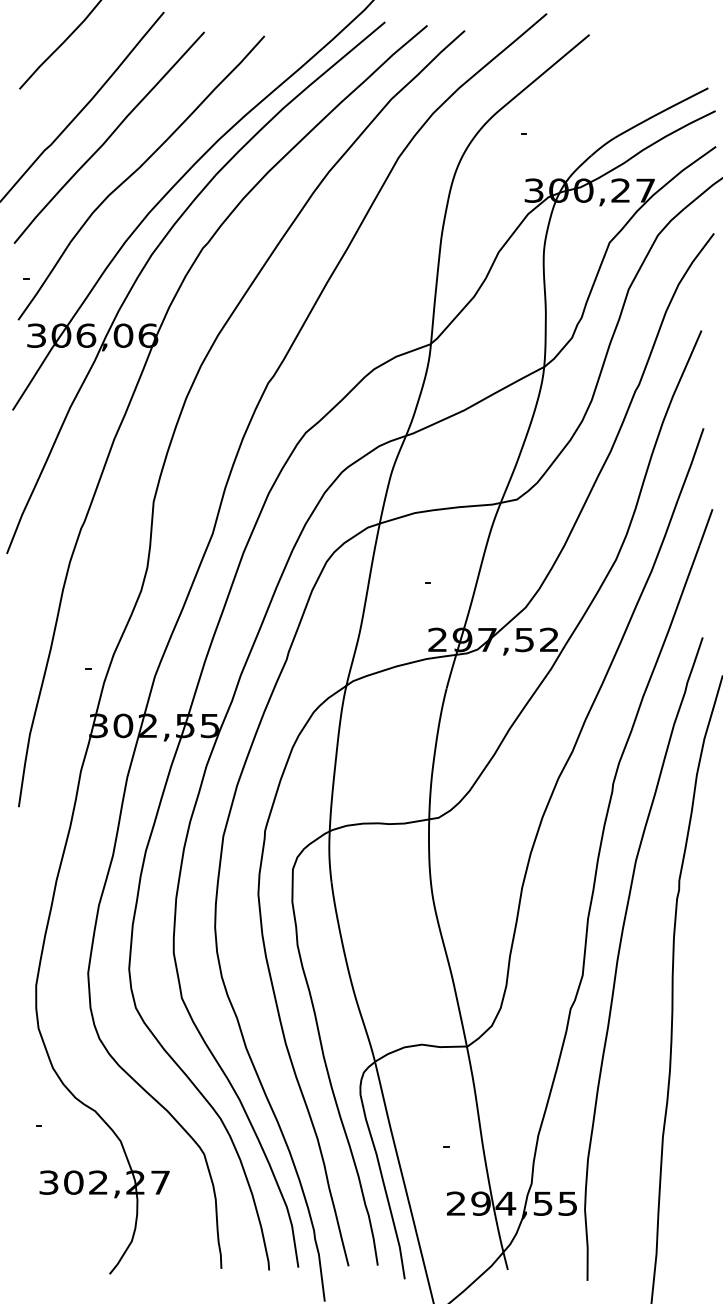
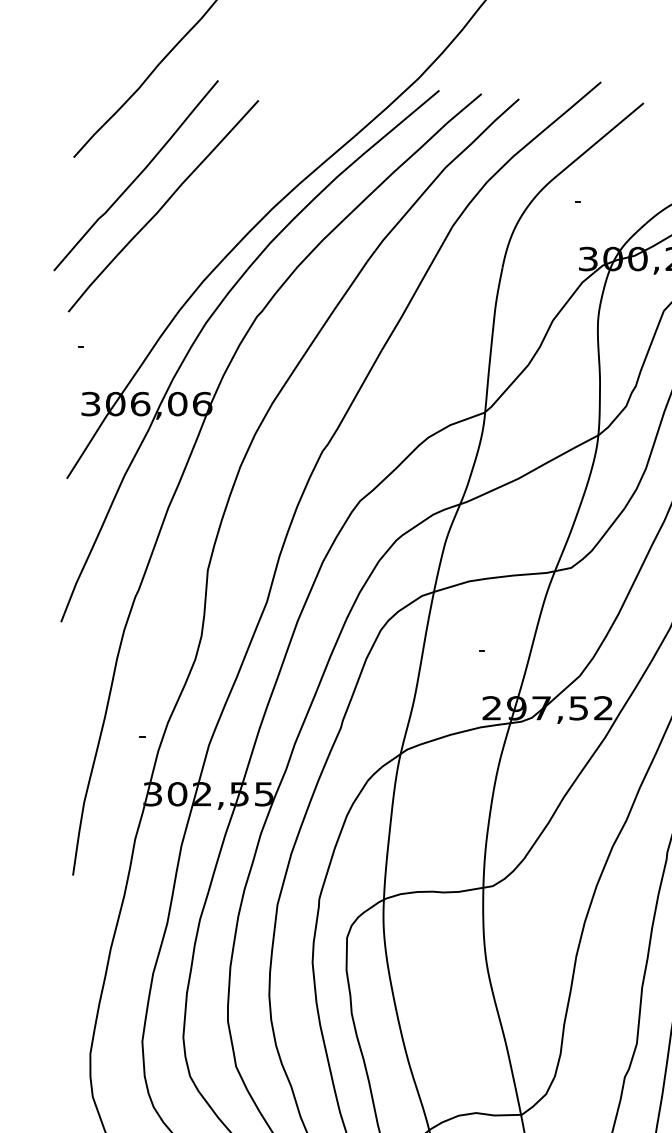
curve: (136, 171) -> (190, 239), removed

